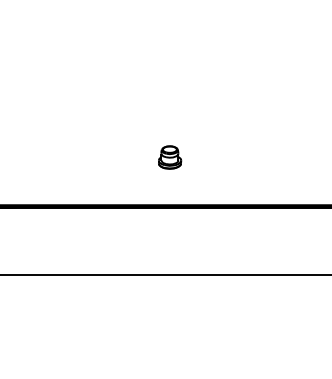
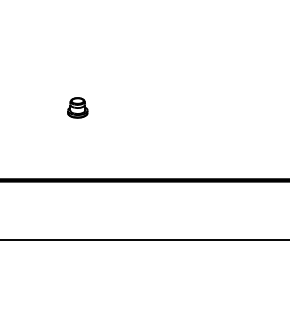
part: (170, 157) -> (78, 107), moved

